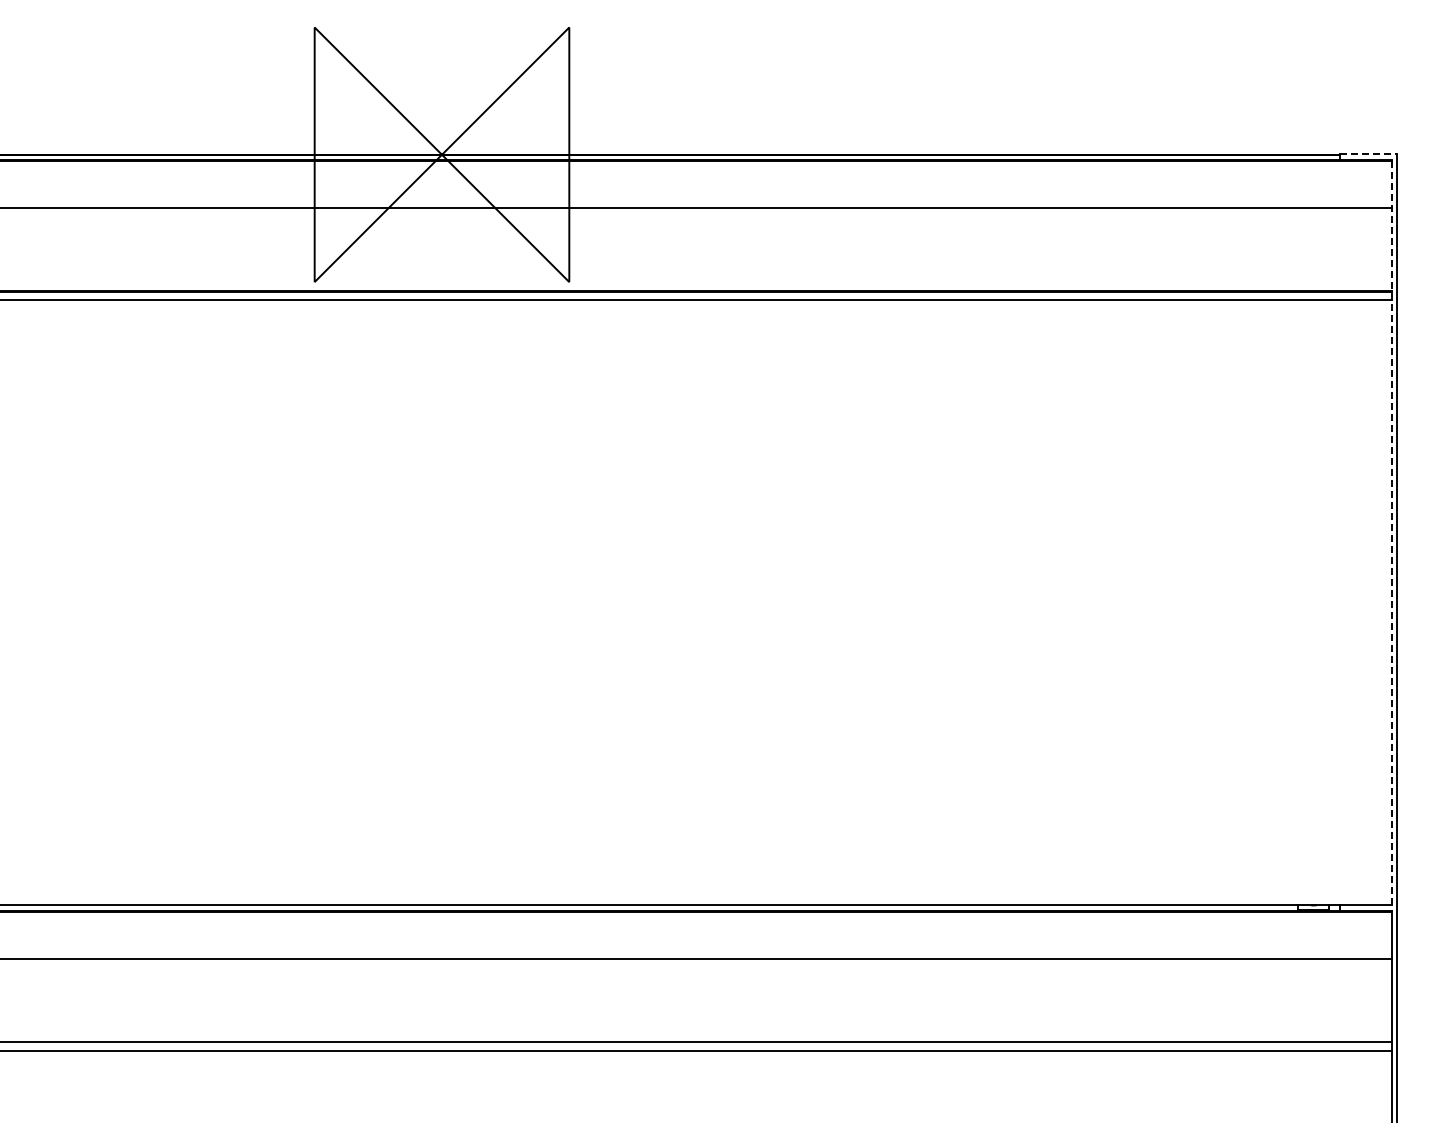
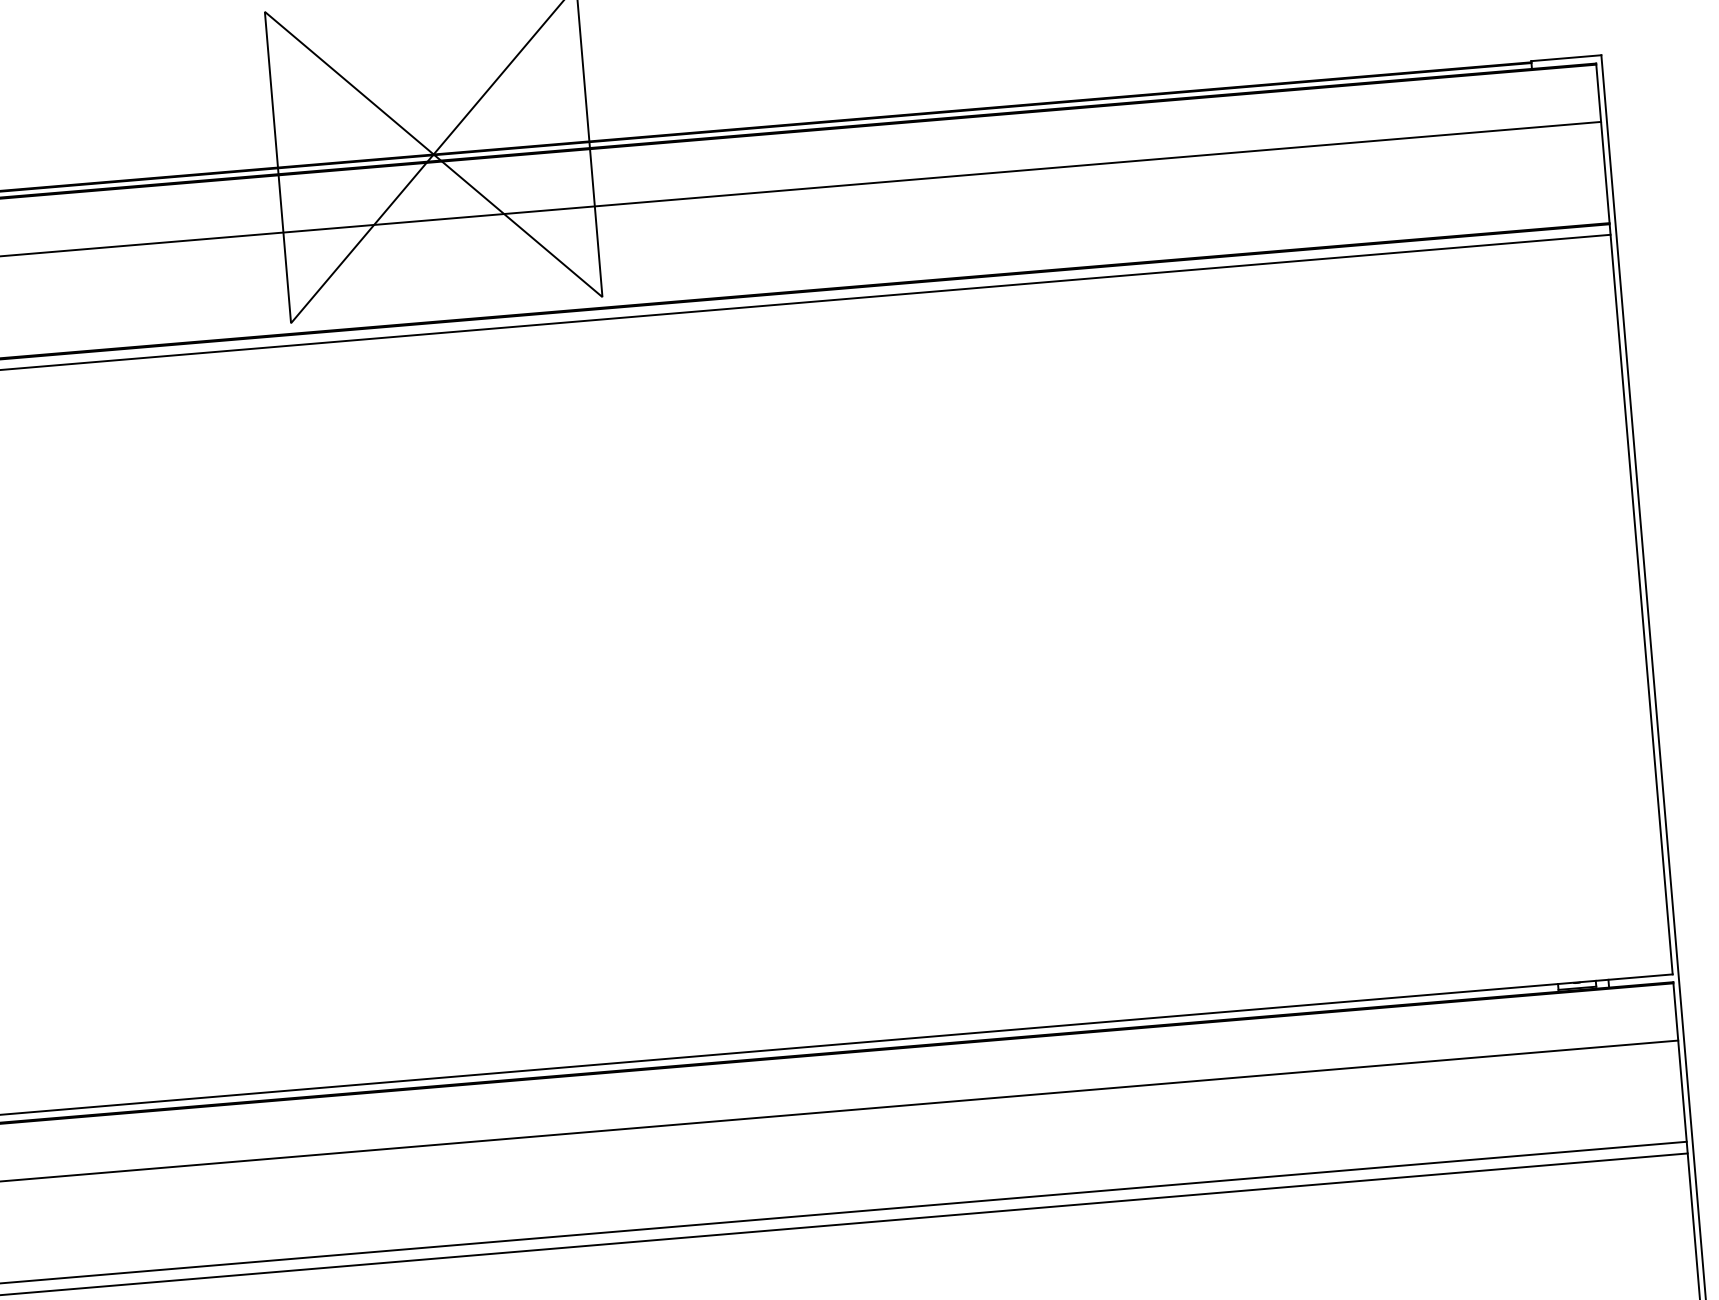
line: (1368, 153) -> (1566, 57), dashed -> solid
line: (1392, 532) -> (1634, 518), dashed -> solid

